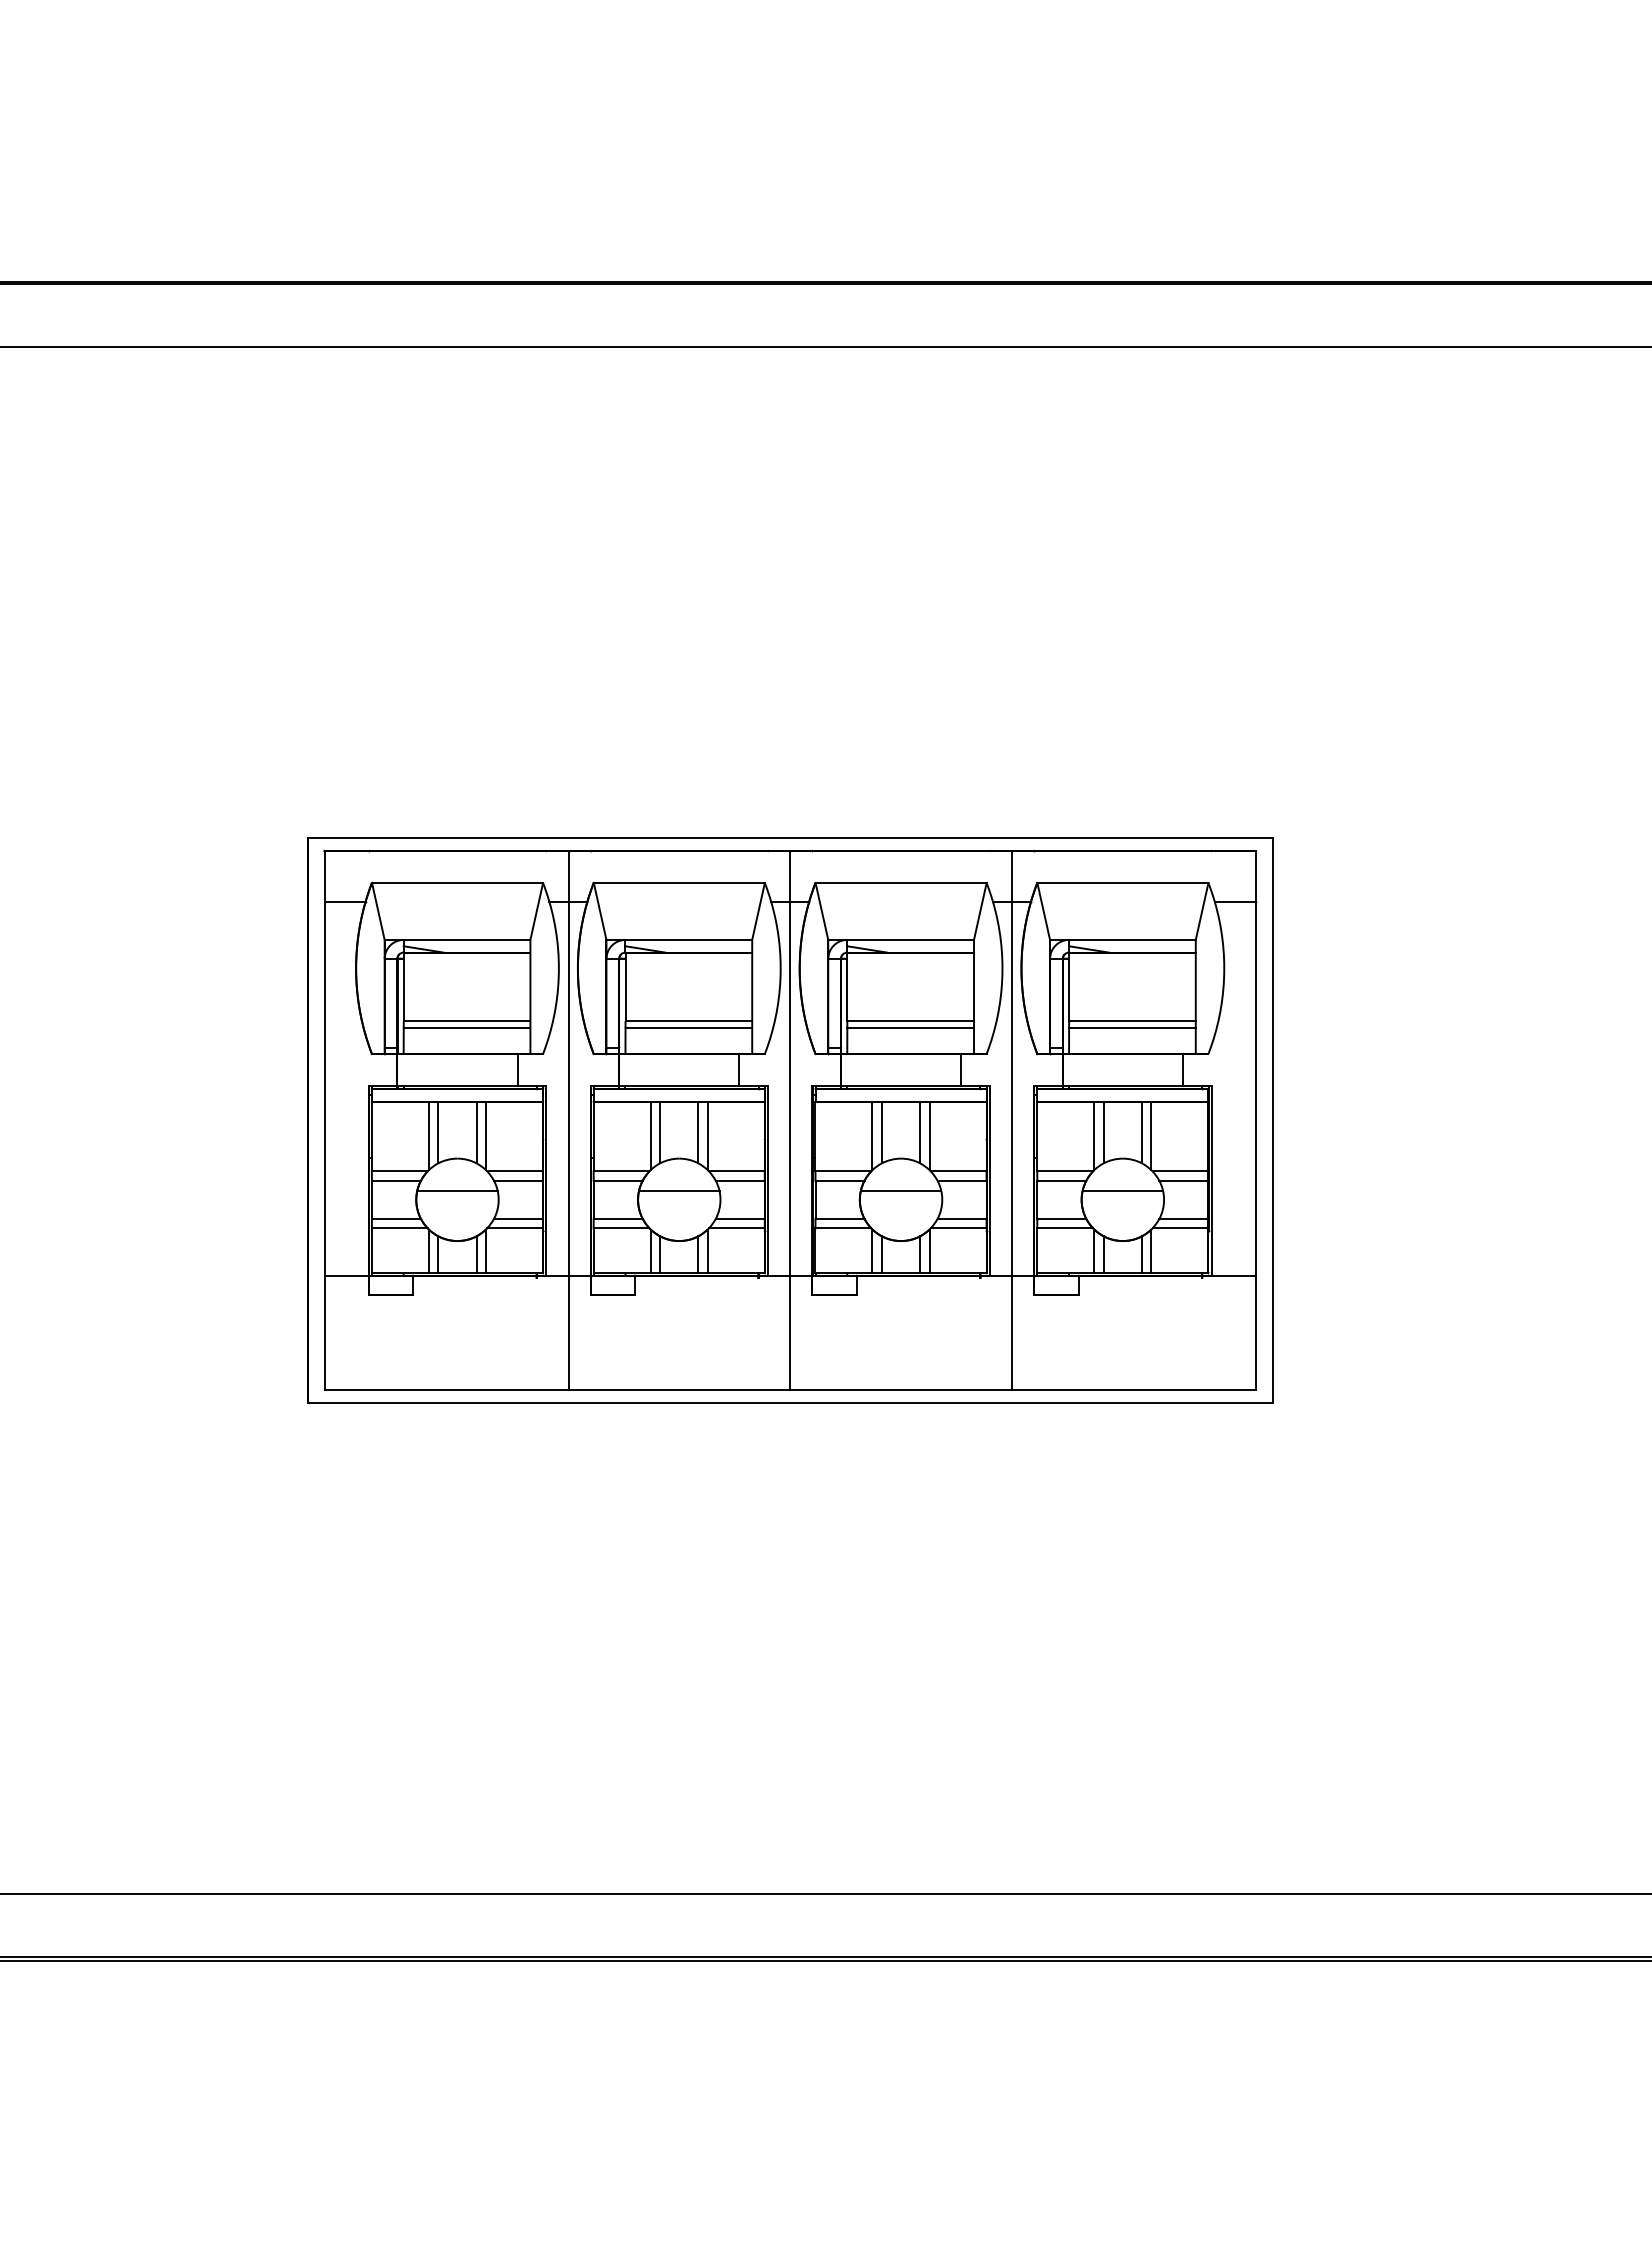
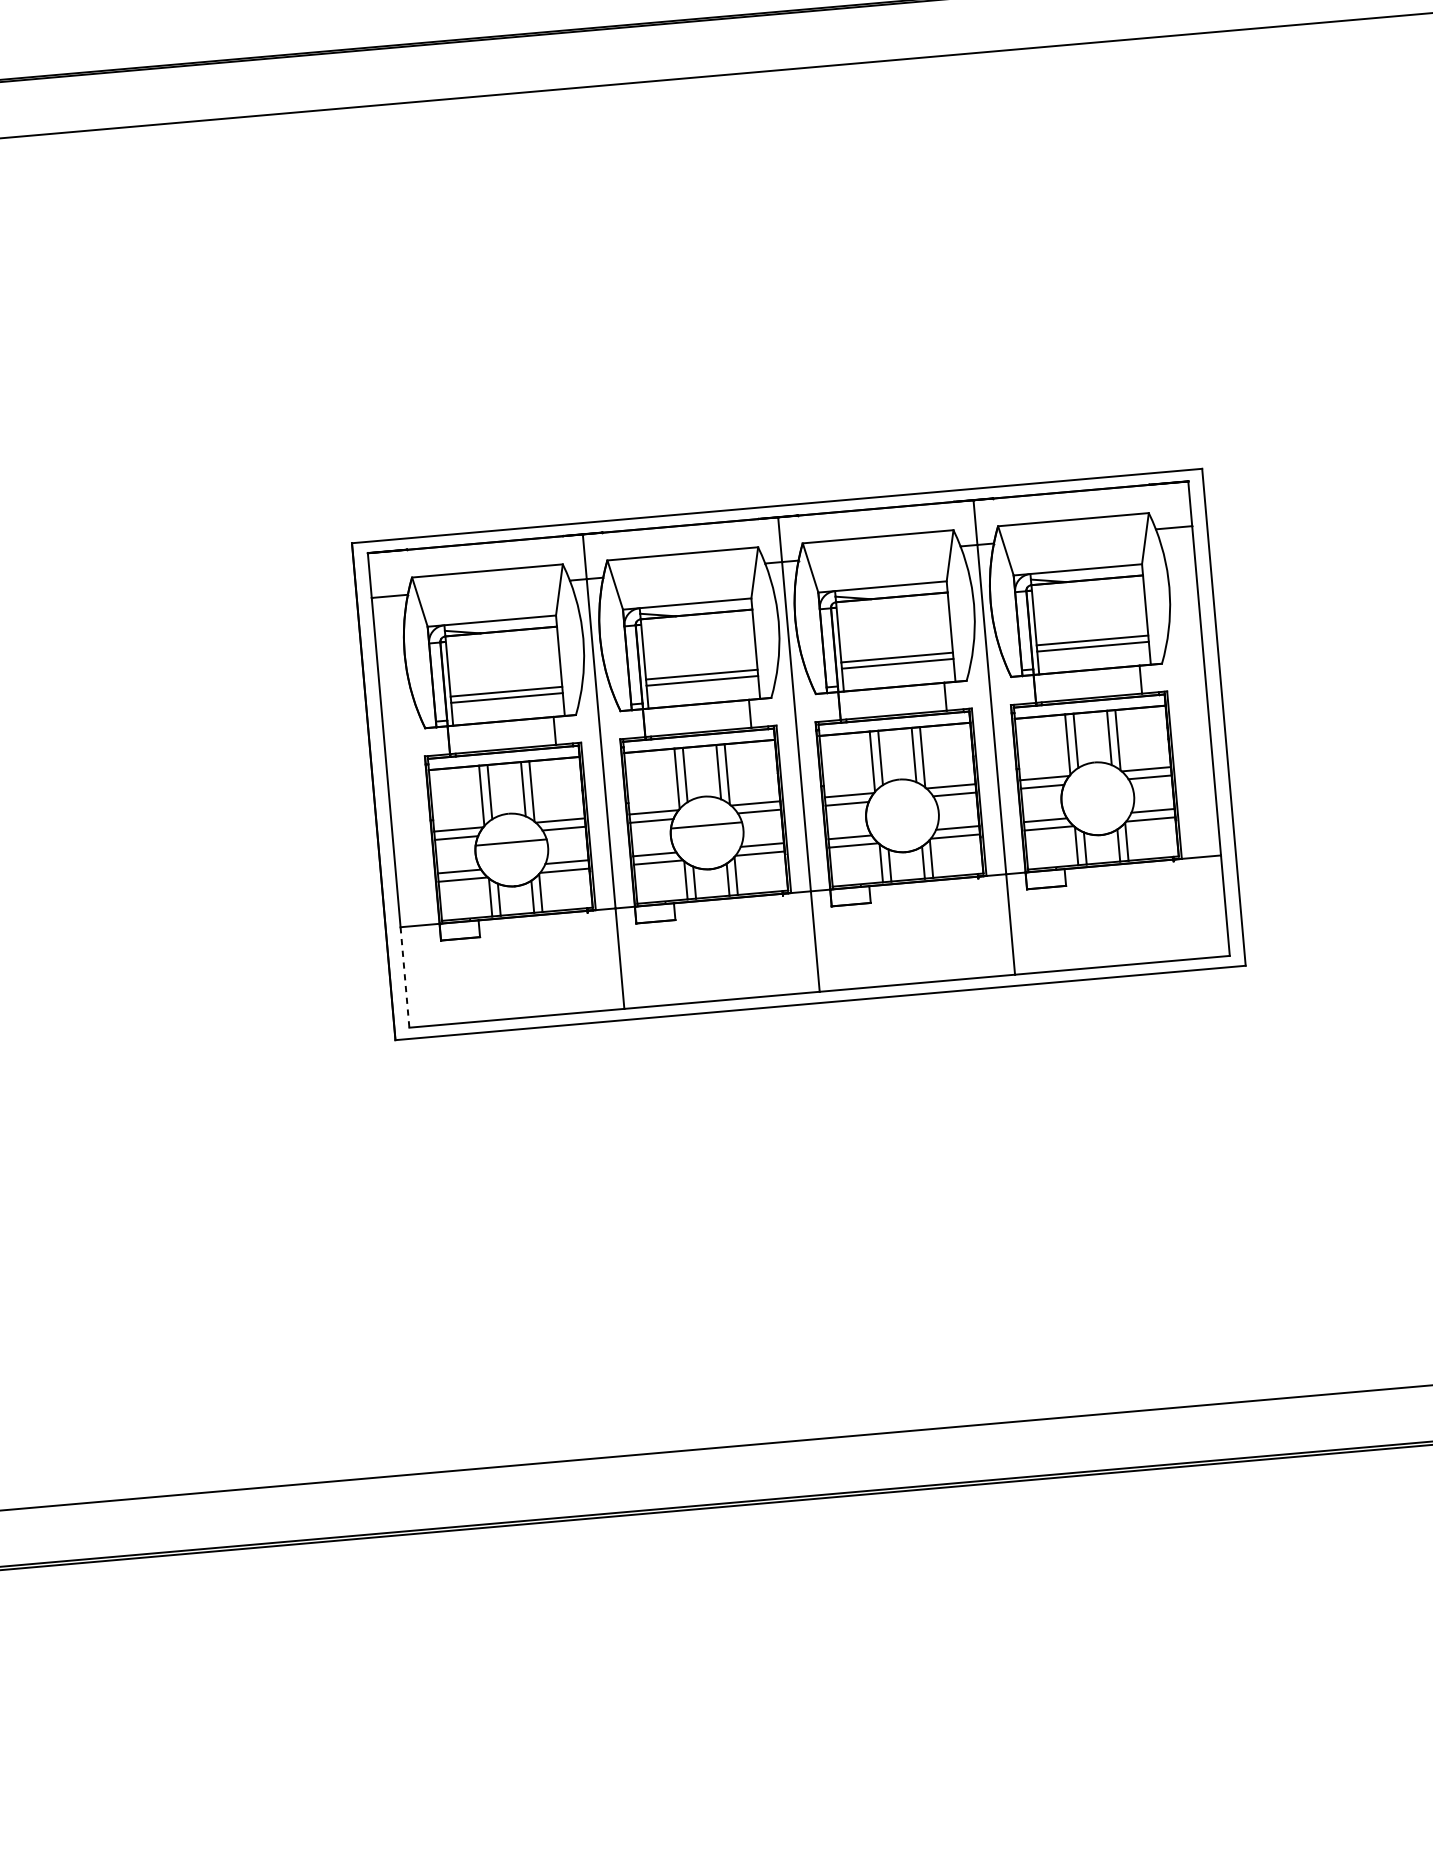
line: (900, 1191) -> (901, 808), removed
line: (1122, 1191) -> (1096, 791), removed
line: (324, 1333) -> (405, 978), solid -> dashed

